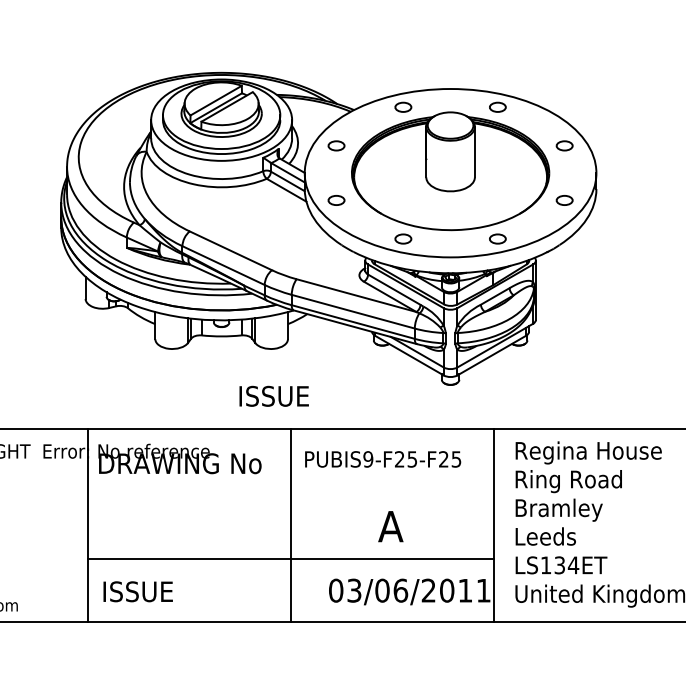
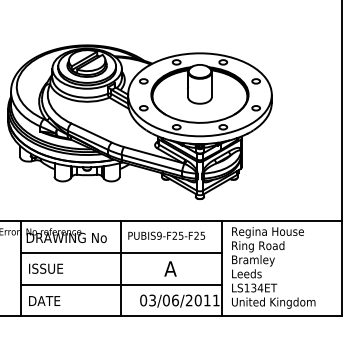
text: (275, 395) -> (46, 268), moved
line: (291, 493) -> (121, 252), added
text: (139, 590) -> (46, 300), ISSUE -> DATE

